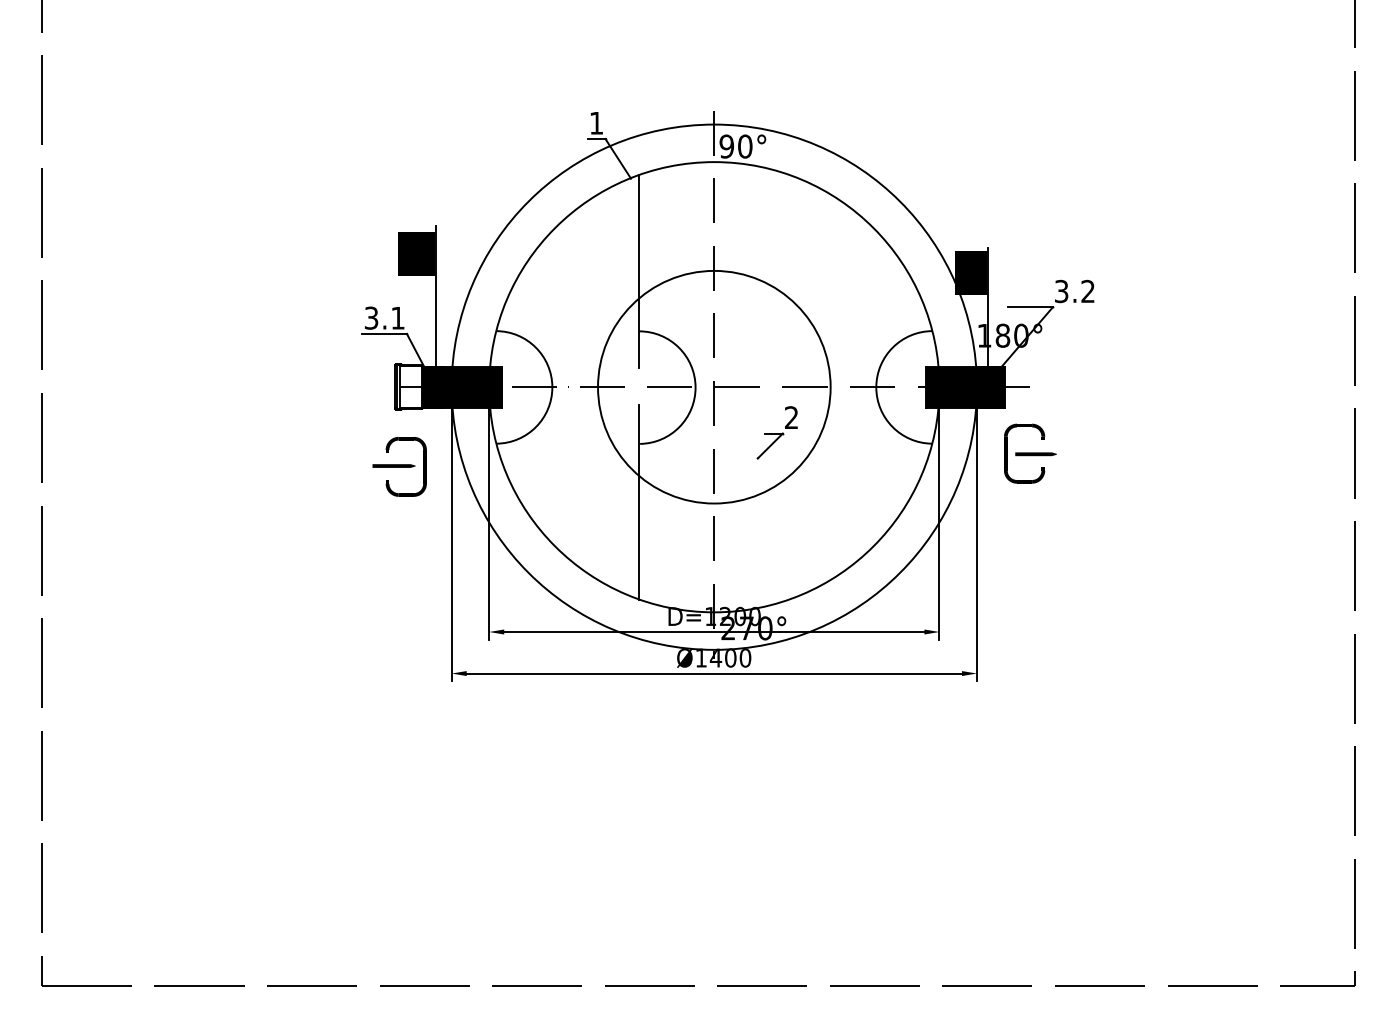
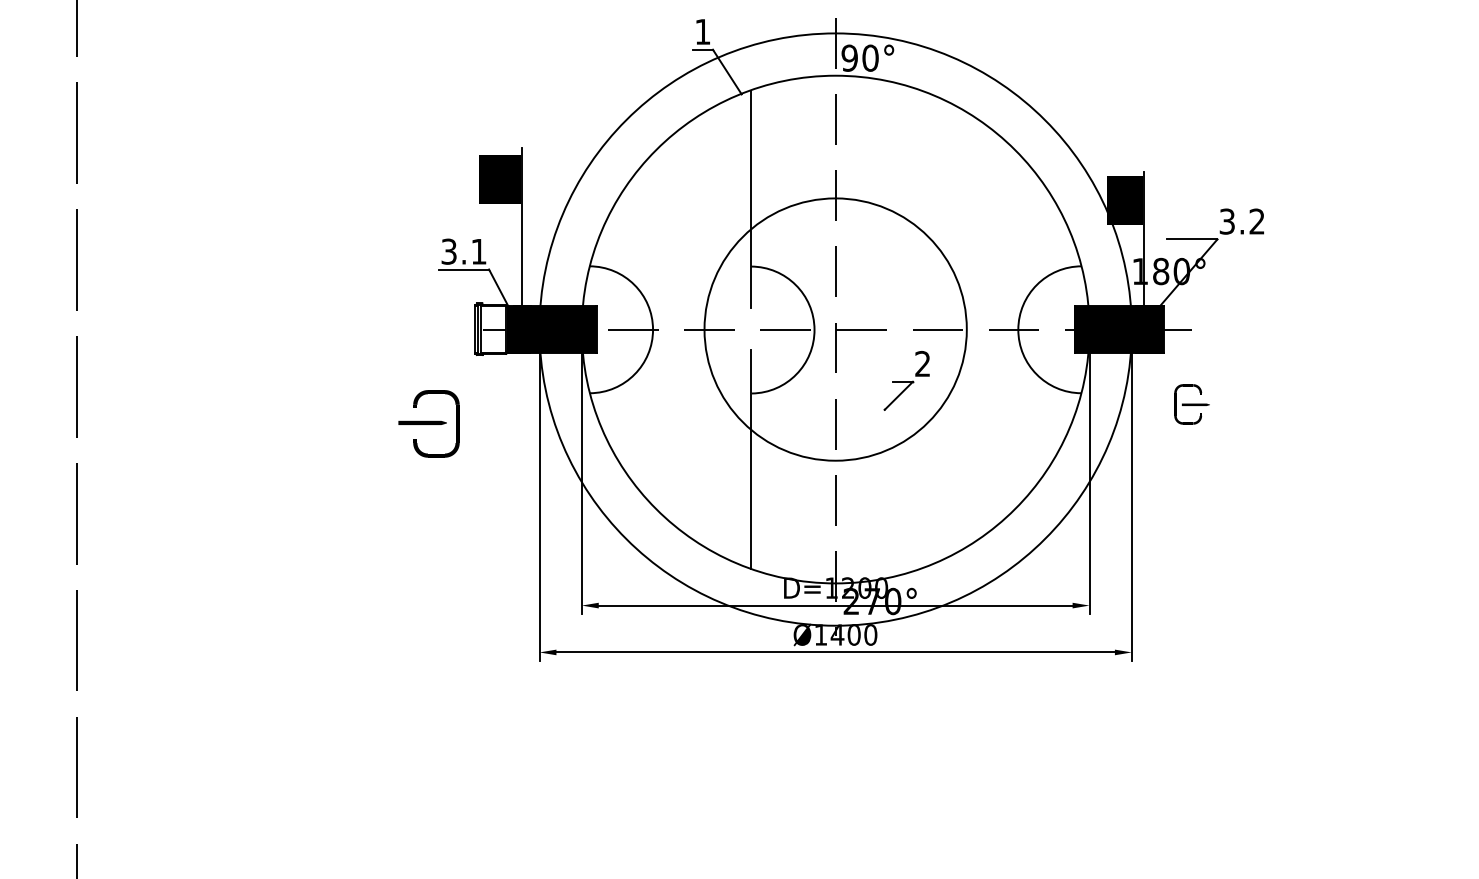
part: (1030, 453) -> (1192, 404), size x0.6
part: (399, 466) -> (428, 423), moved

